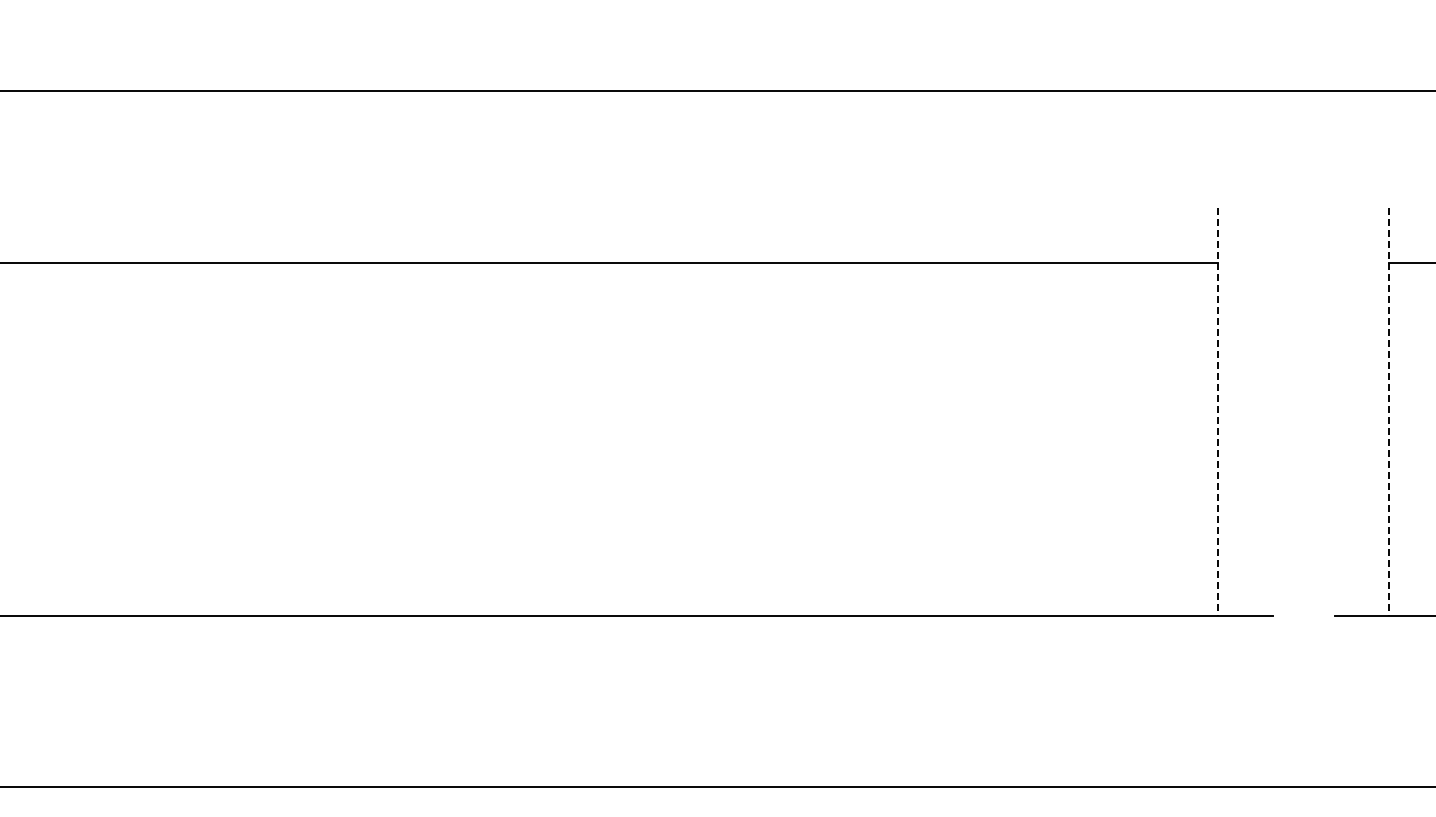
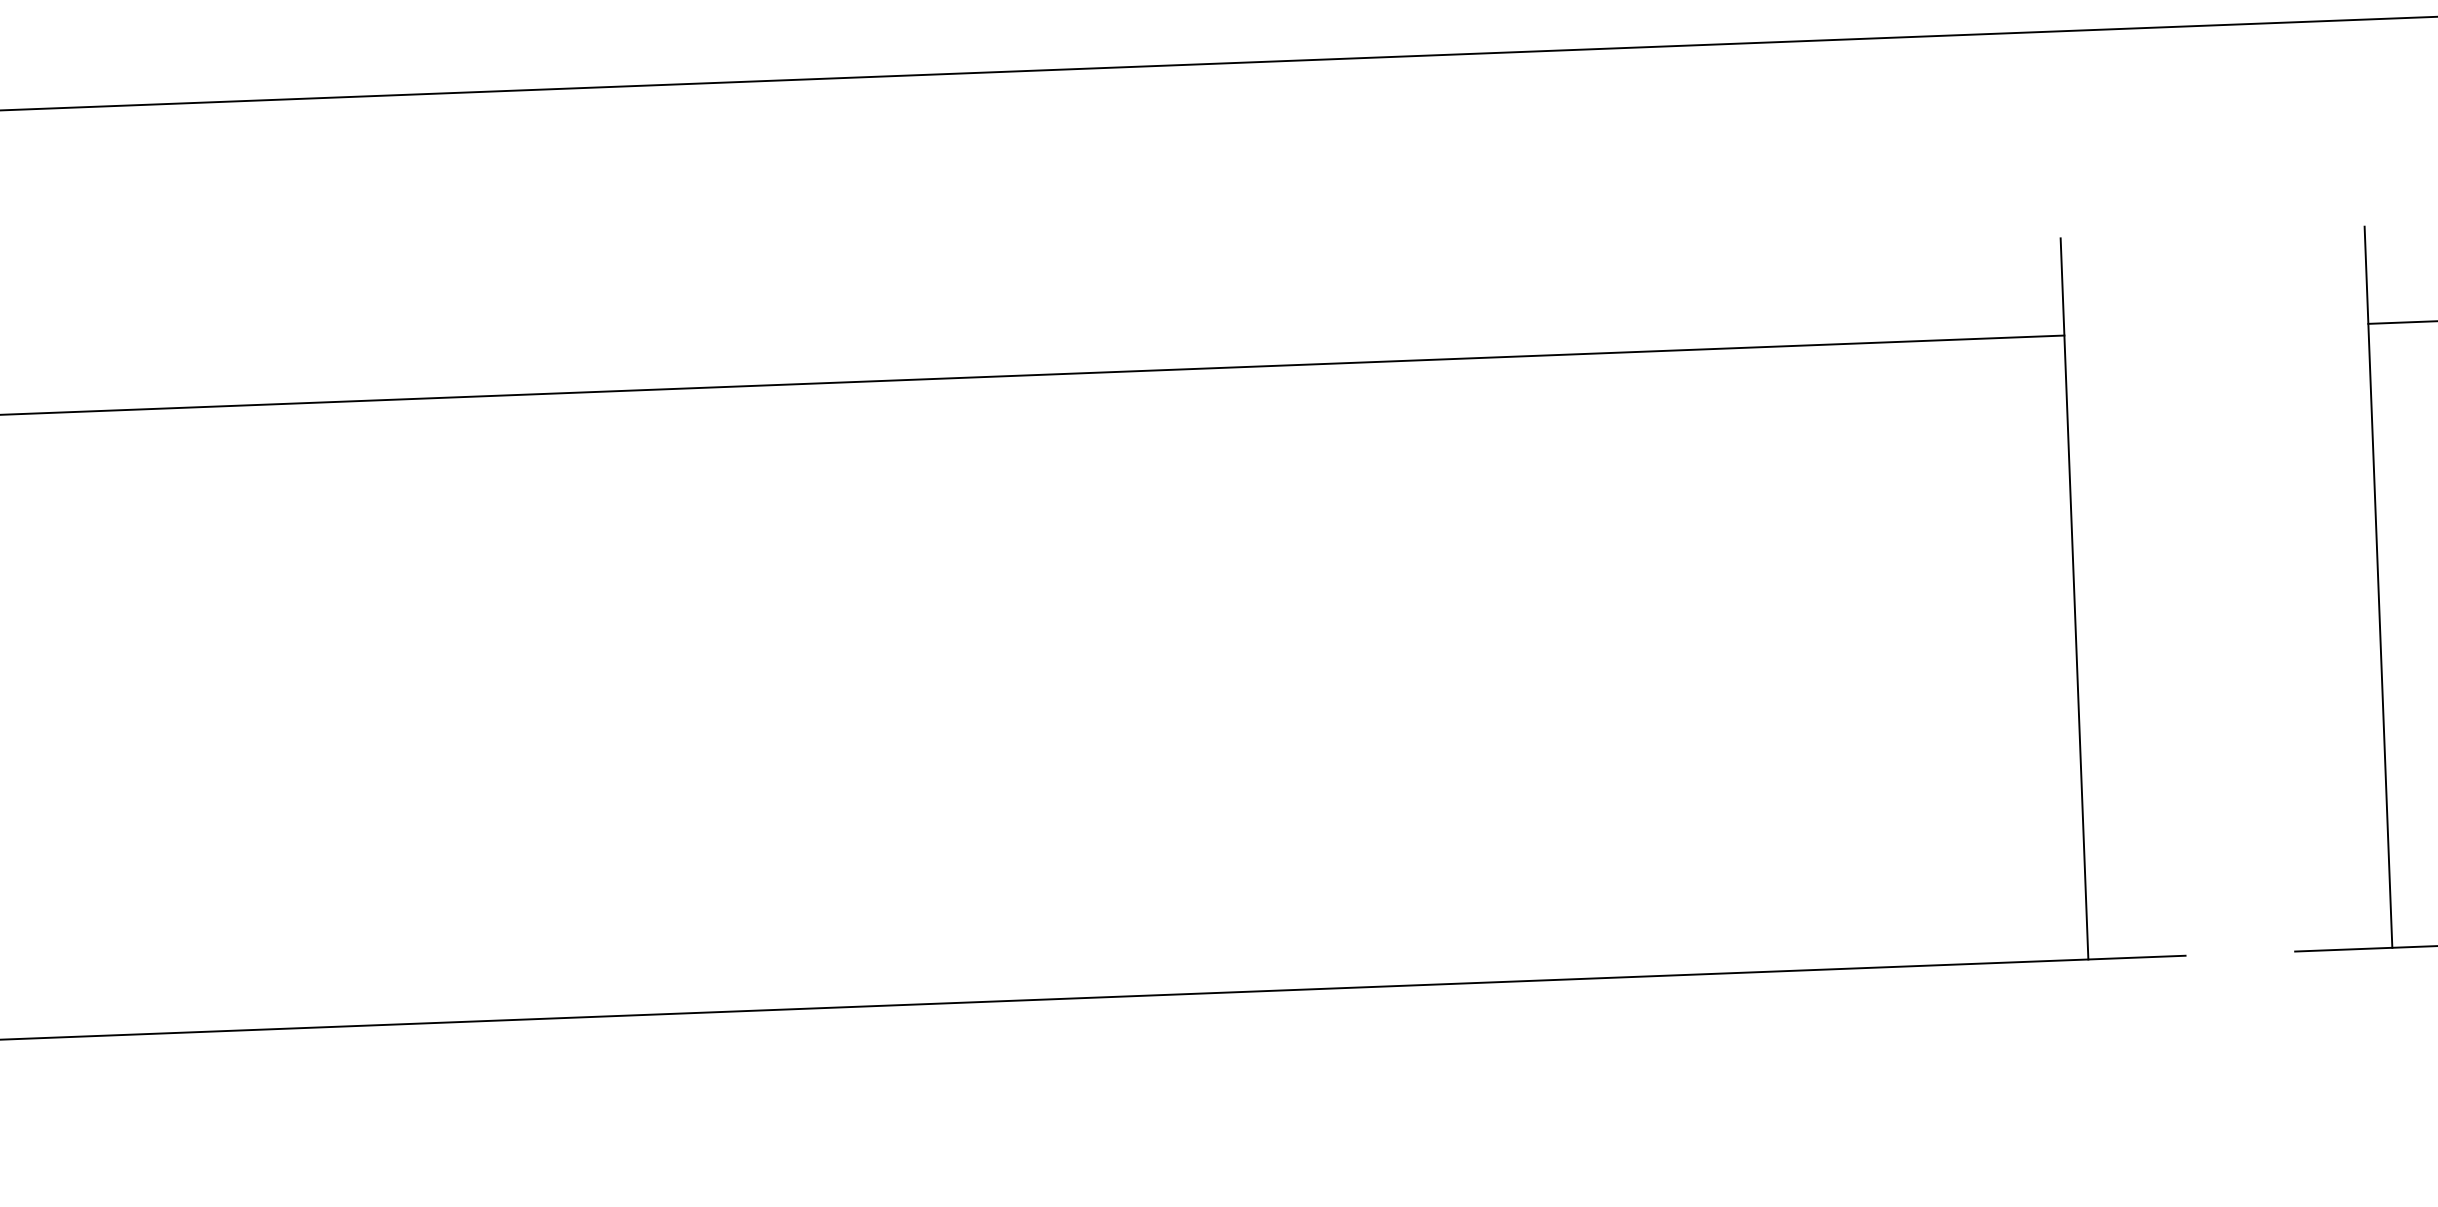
line: (1217, 411) -> (2074, 598), dashed -> solid
line: (1389, 411) -> (2378, 586), dashed -> solid

